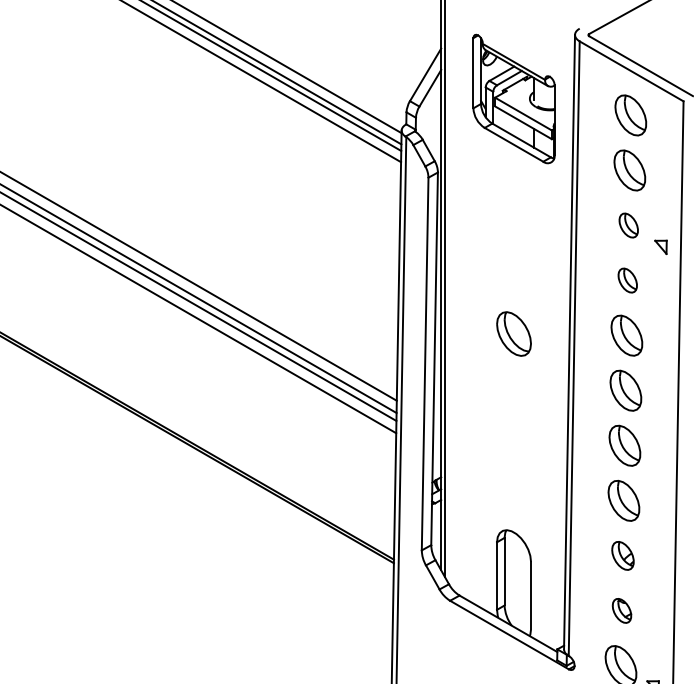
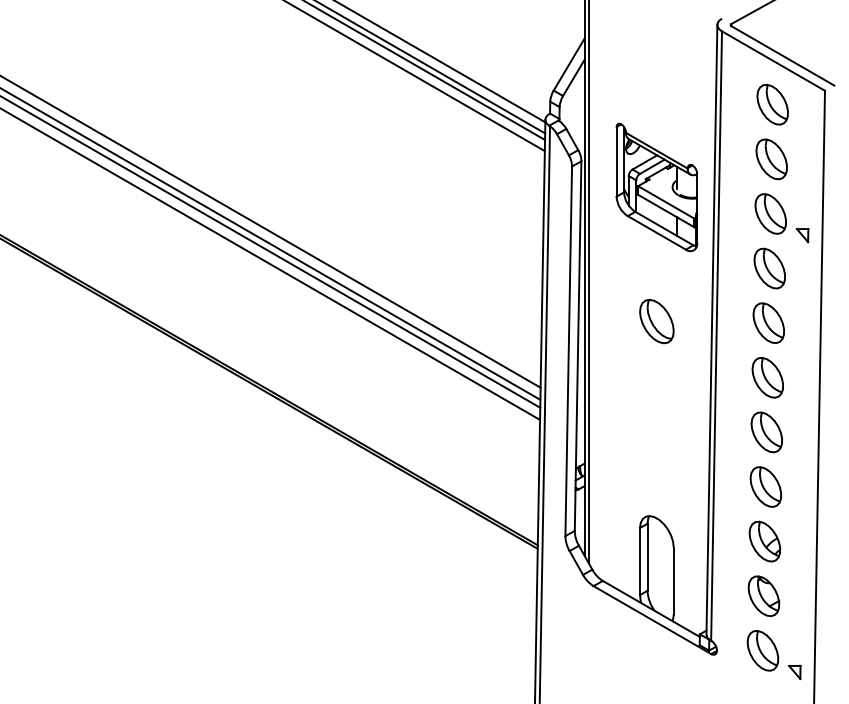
part: (513, 99) -> (656, 187), moved
part: (628, 225) -> (770, 213), size x1.67
part: (627, 280) -> (769, 268), size x1.67
part: (622, 555) -> (764, 541), size x1.43
part: (621, 610) -> (763, 595), size x1.67

